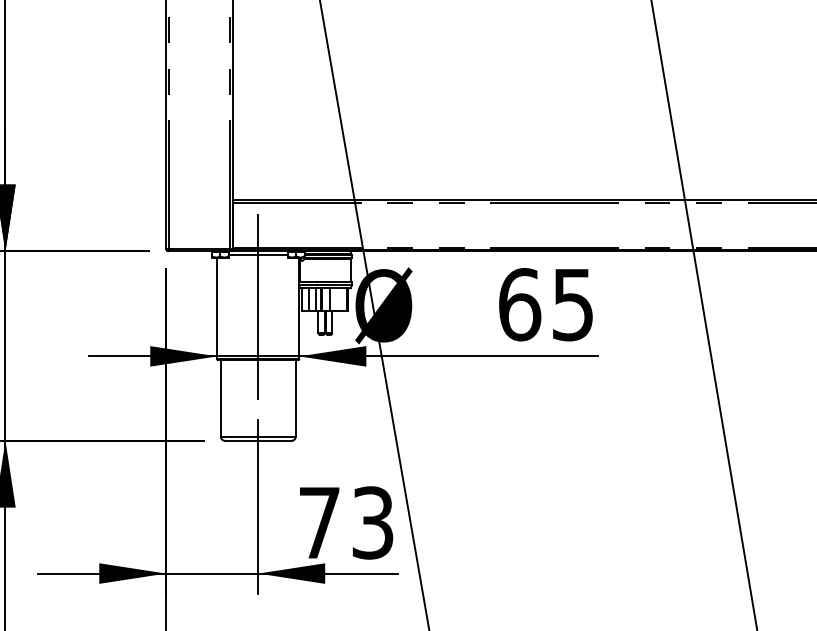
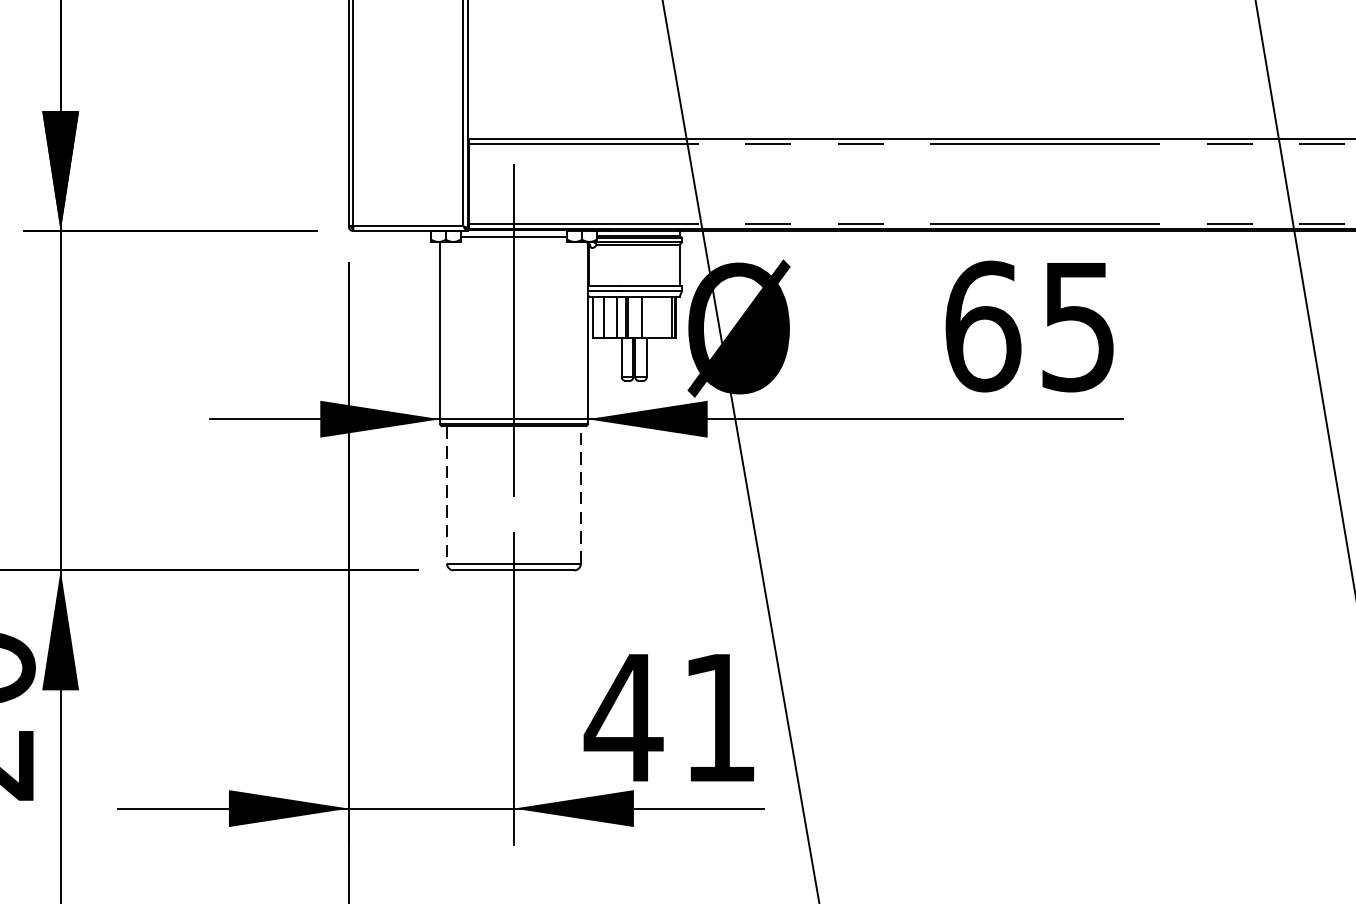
line: (295, 398) -> (580, 494), solid -> dashed
line: (220, 399) -> (446, 496), solid -> dashed
text: (345, 522) -> (670, 717), 73 -> 41

